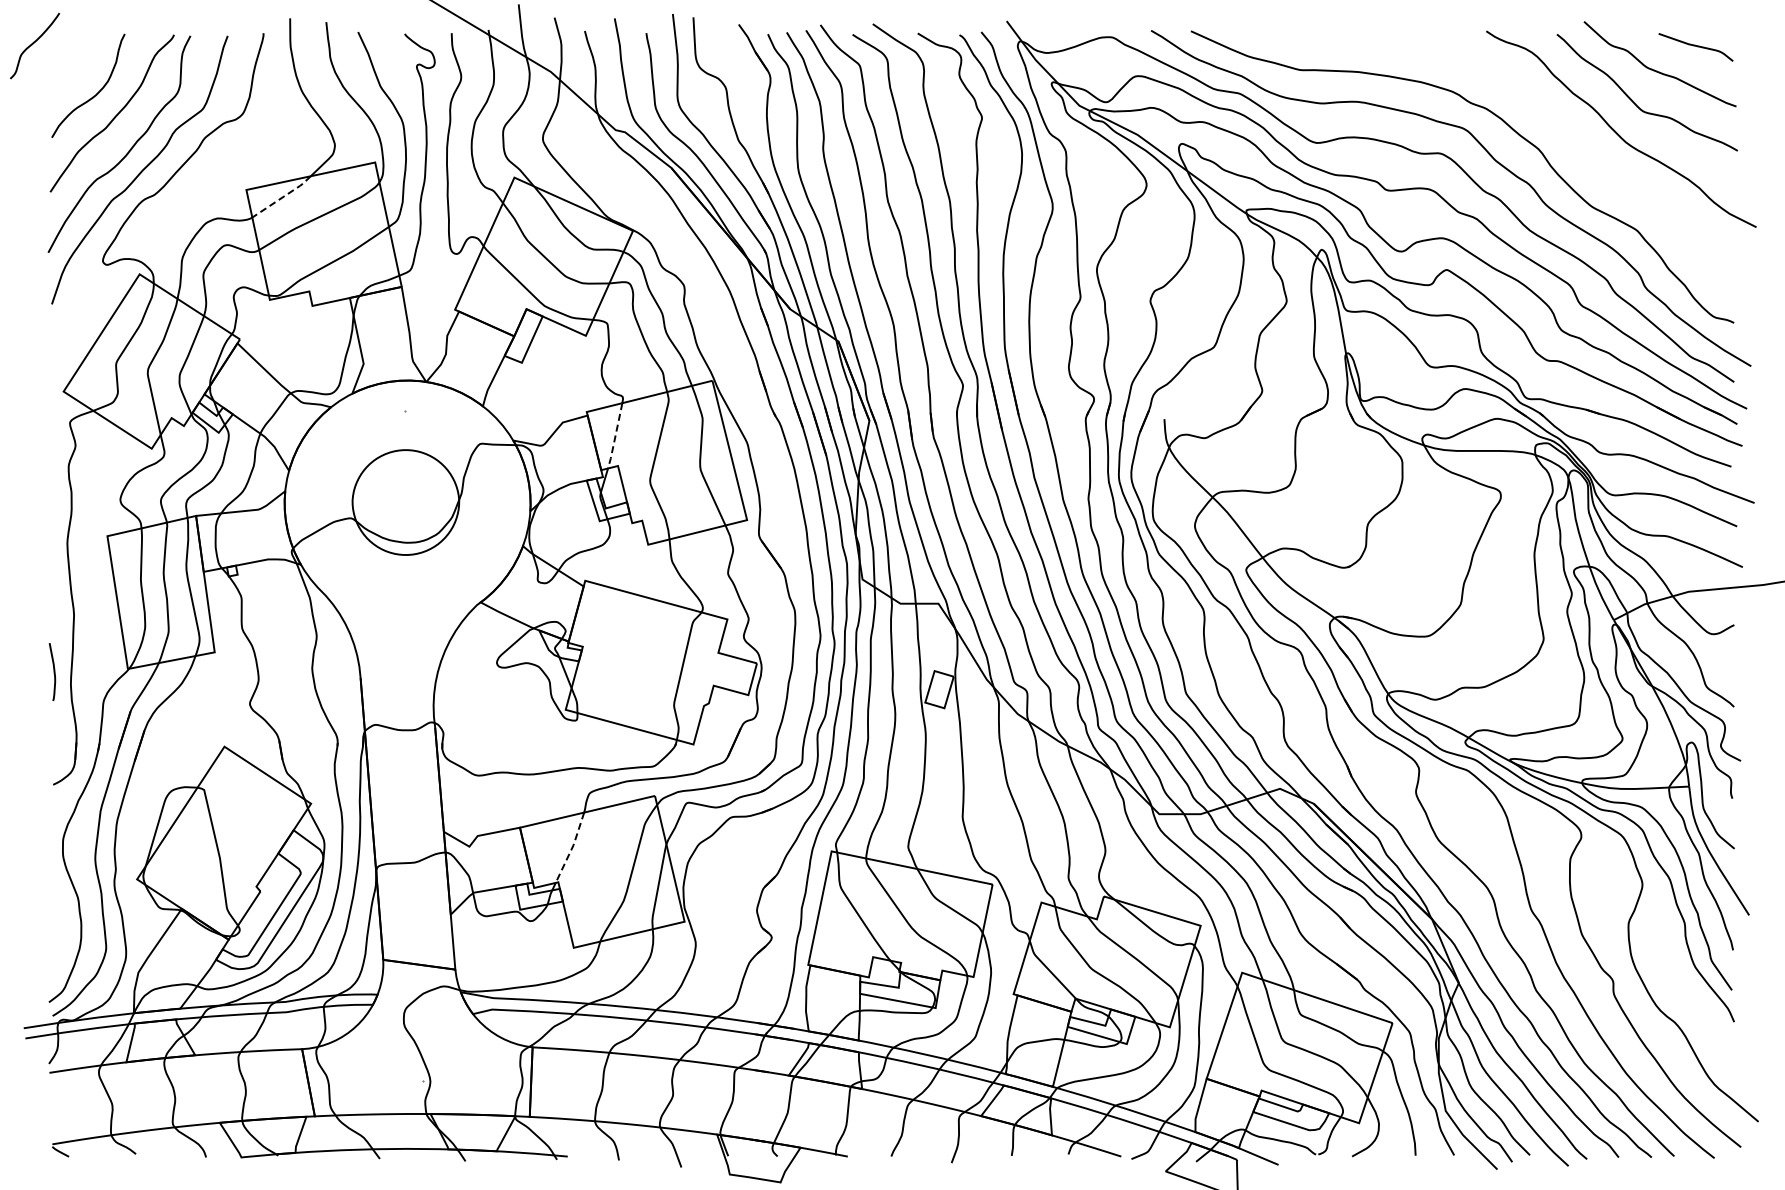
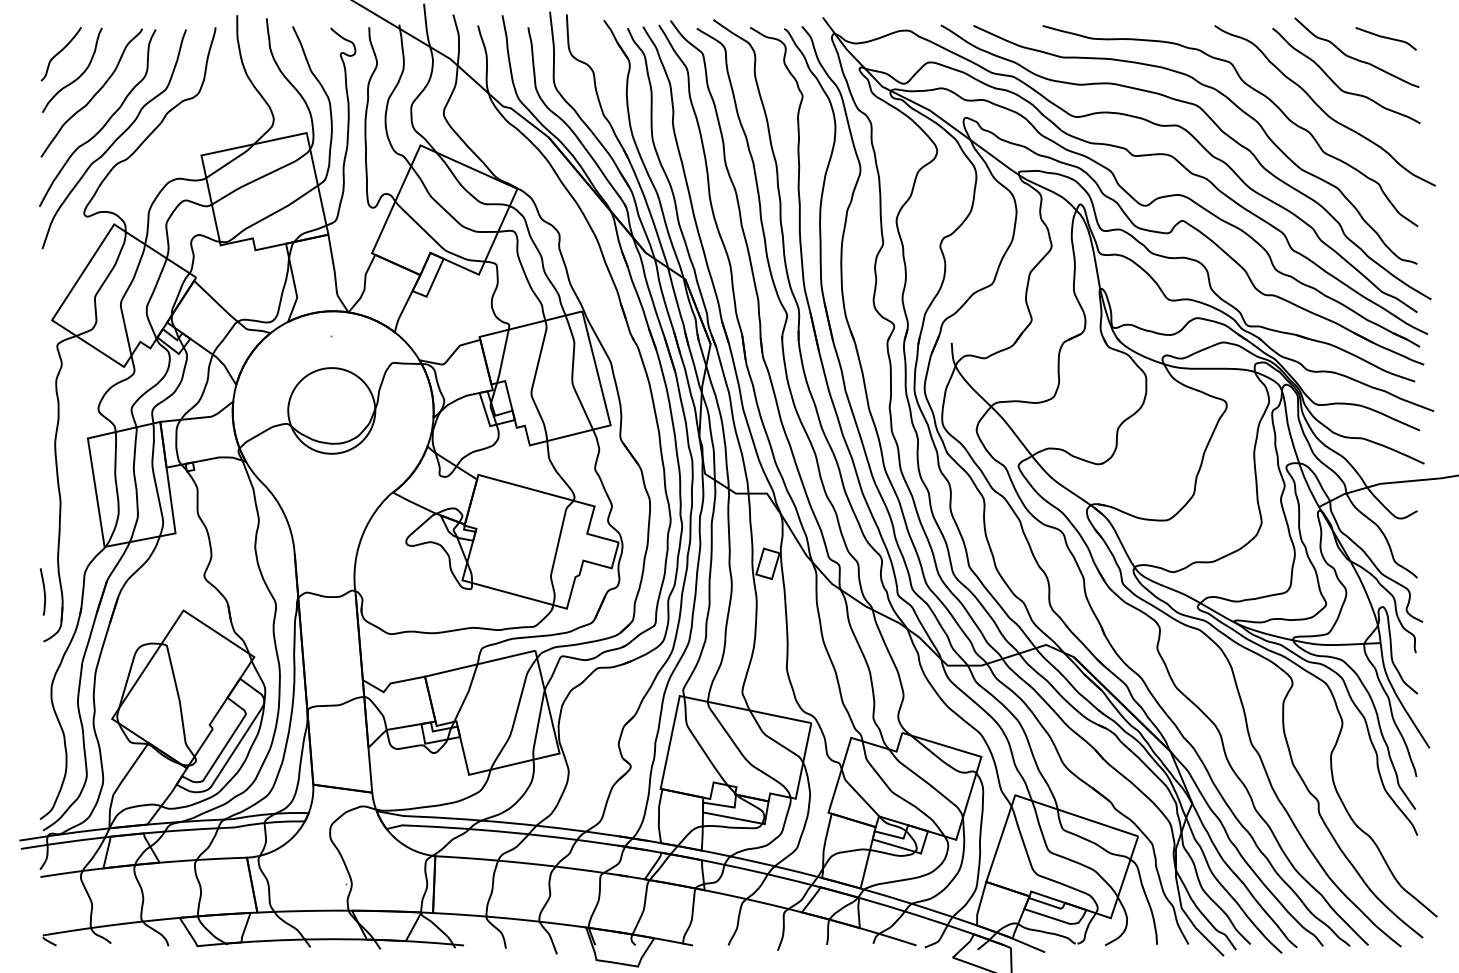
curve: (34, 43) -> (60, 52), moved
curve: (1534, 110) -> (1254, 90), added
line: (283, 196) -> (231, 160), dashed -> solid
line: (615, 437) -> (503, 357), dashed -> solid
curve: (53, 671) -> (43, 591), moved
line: (572, 847) -> (467, 692), dashed -> solid

